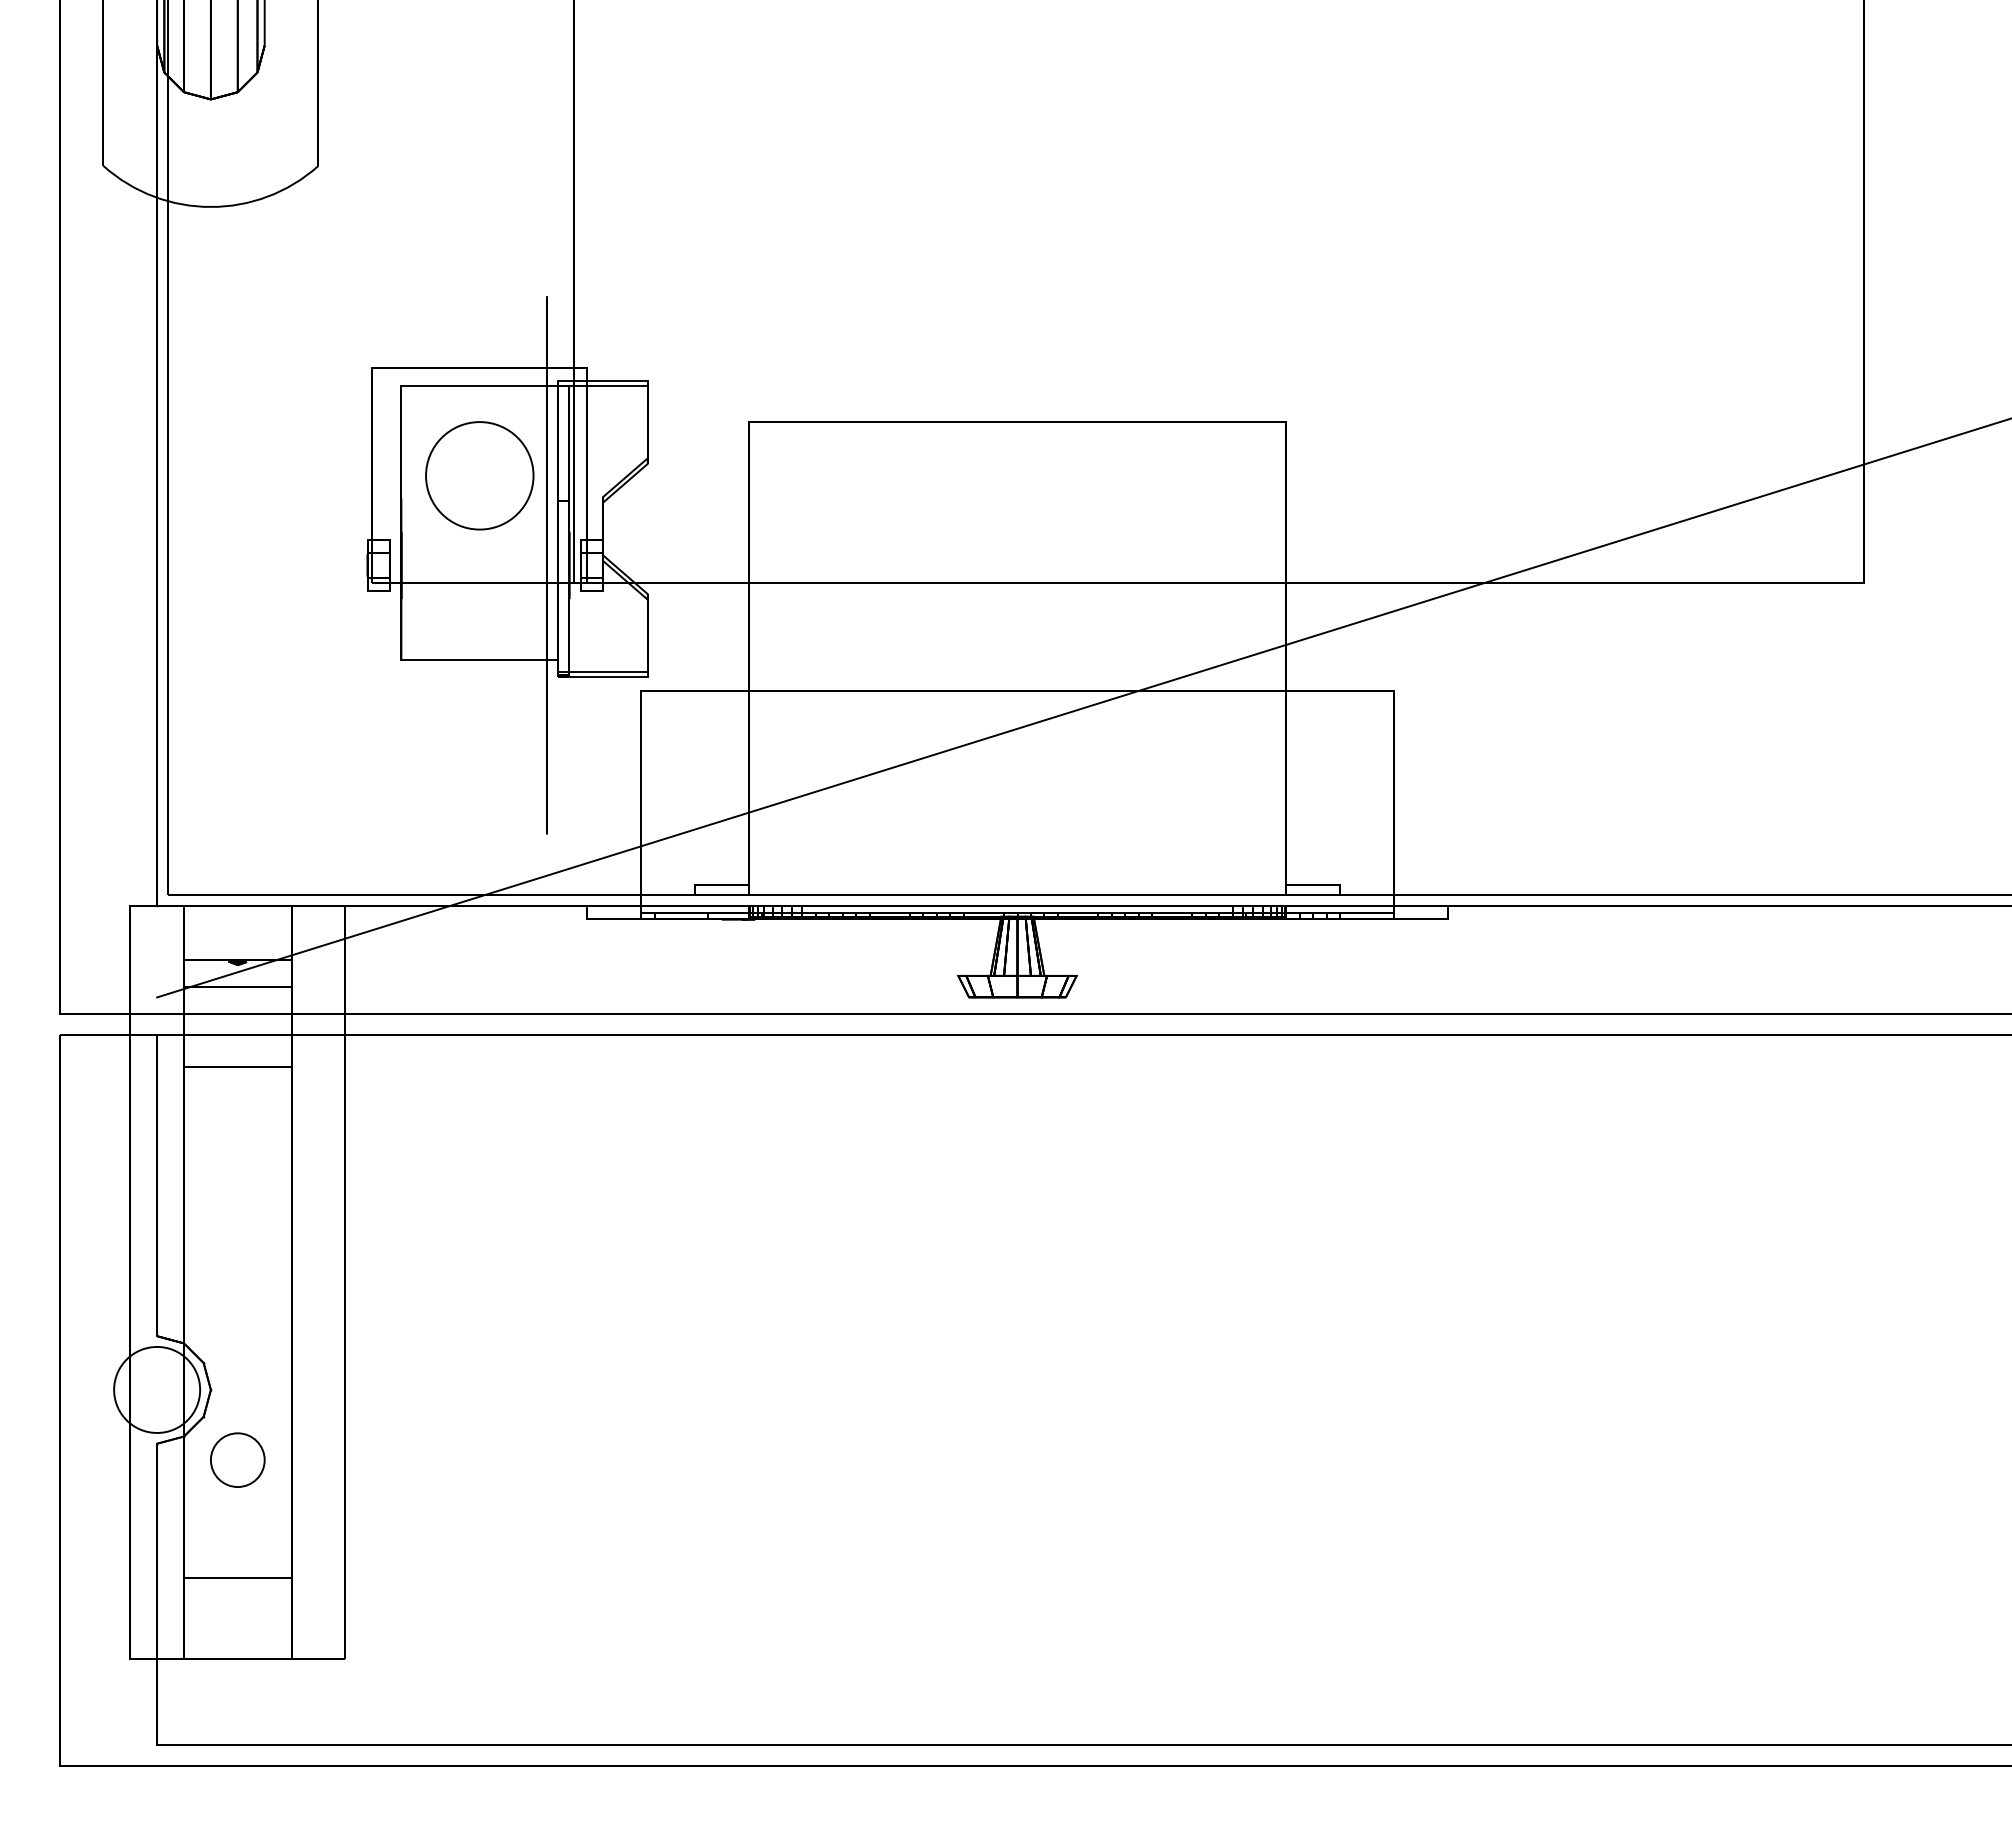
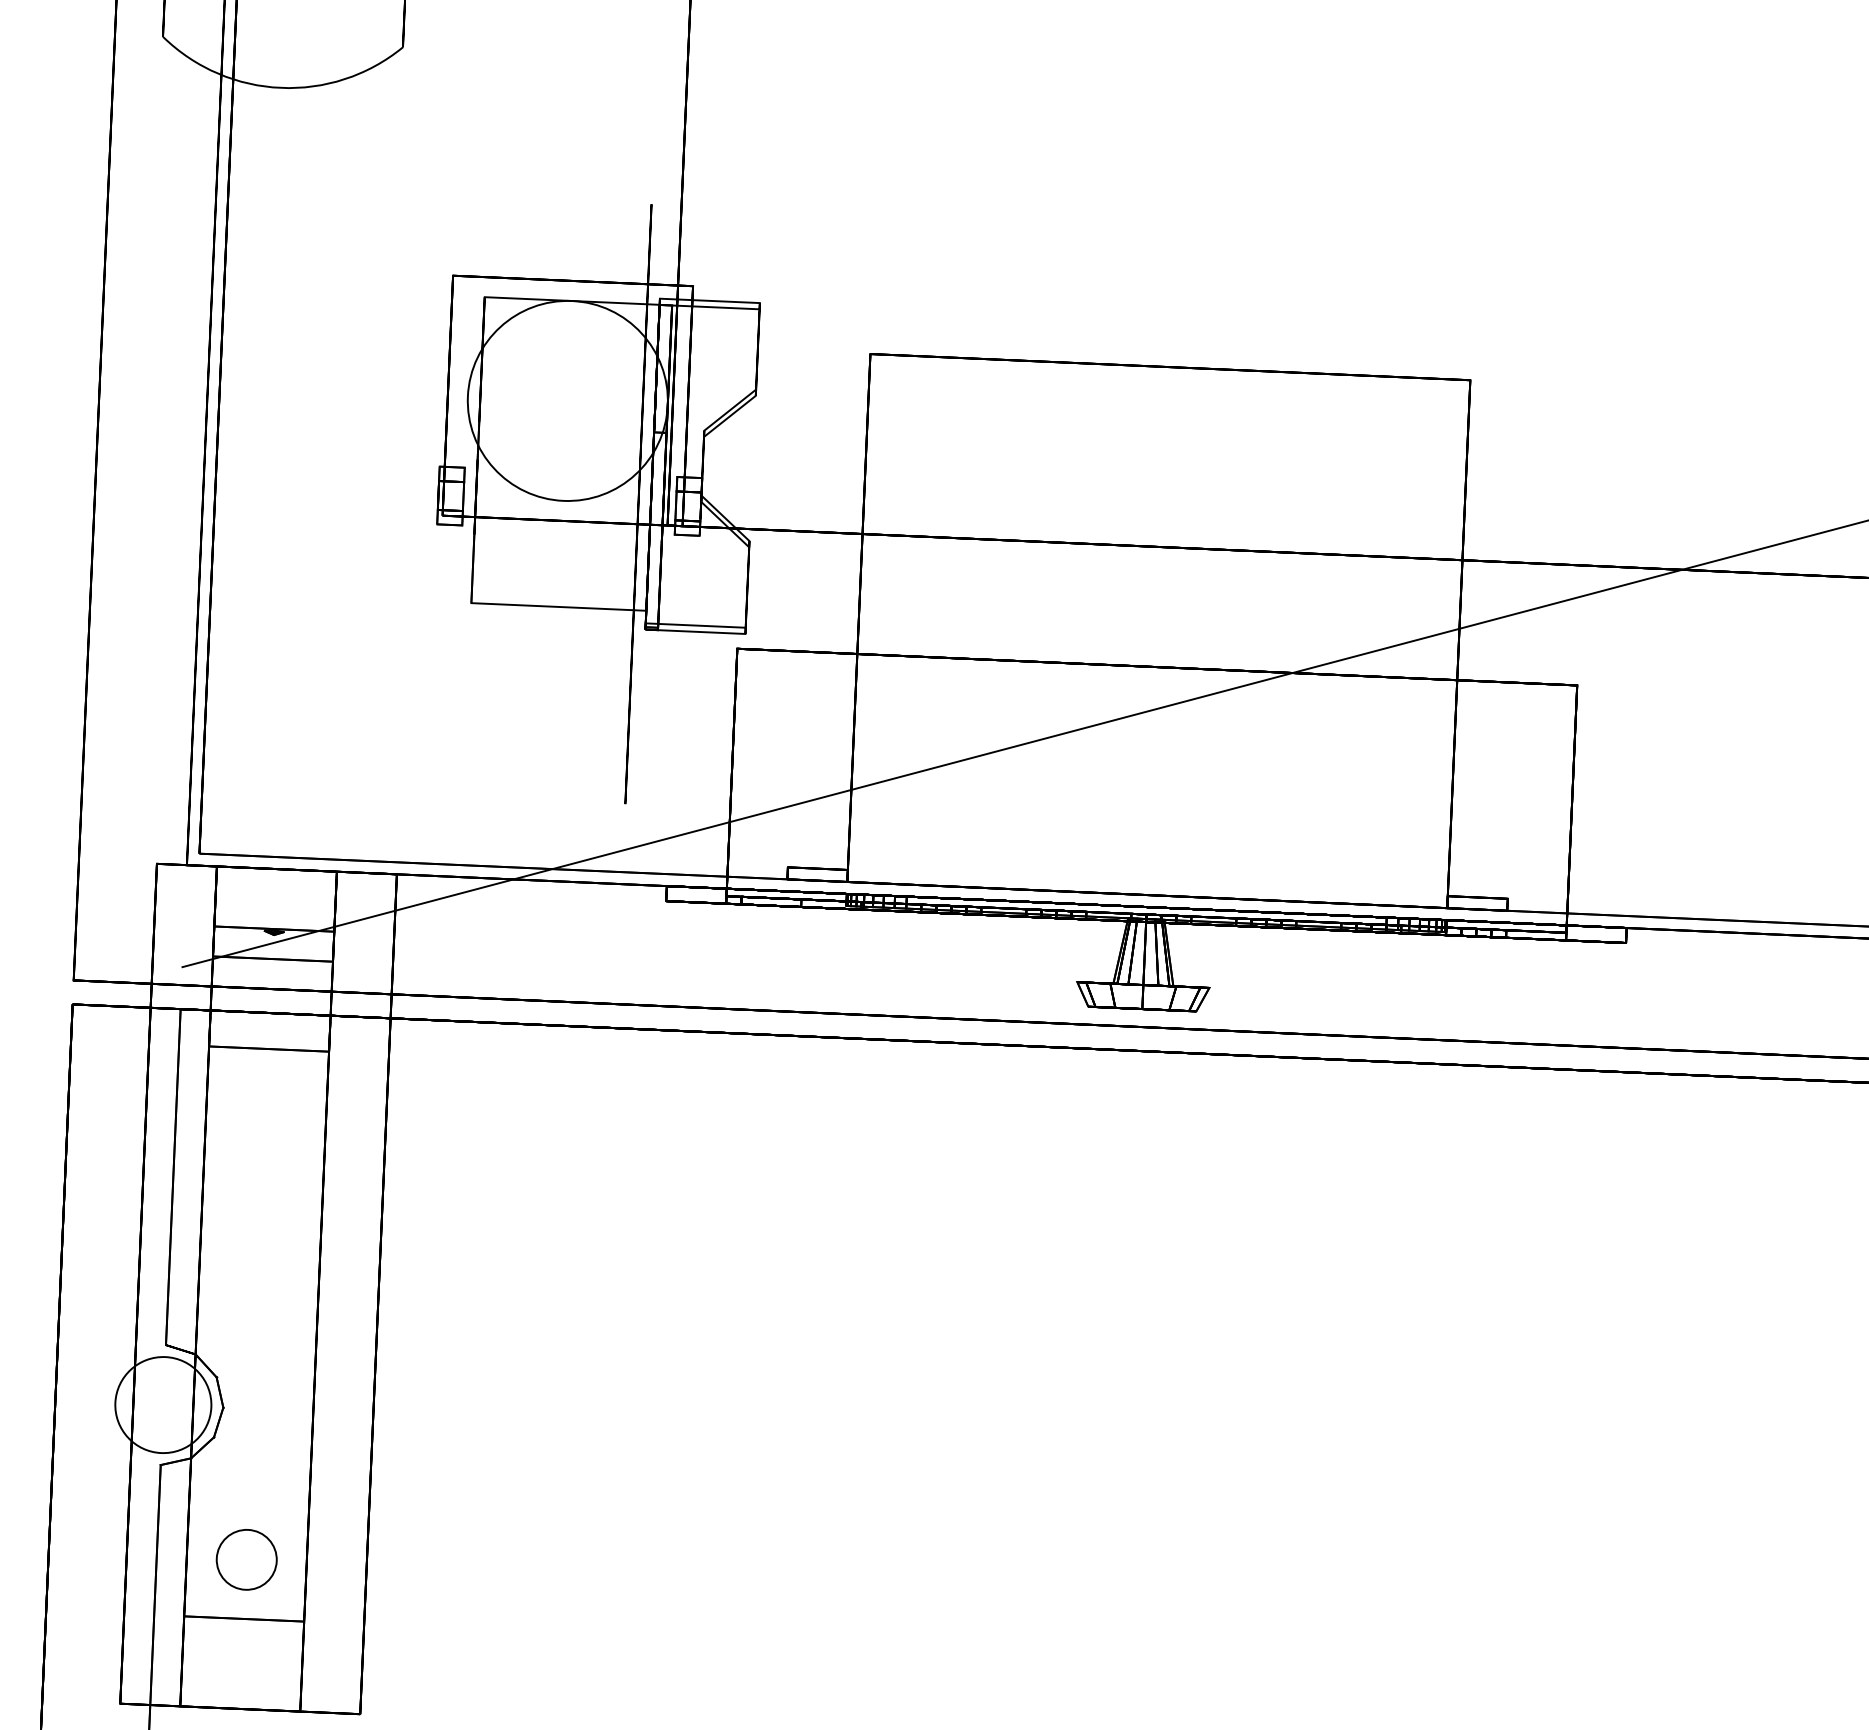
circle: (479, 475) -> (567, 400), size x1.67
circle: (237, 1459) -> (246, 1559), moved

